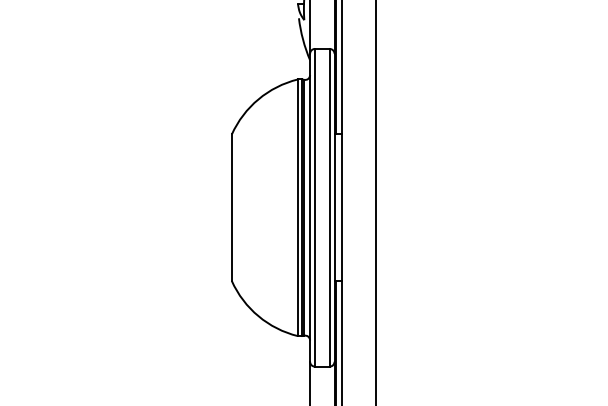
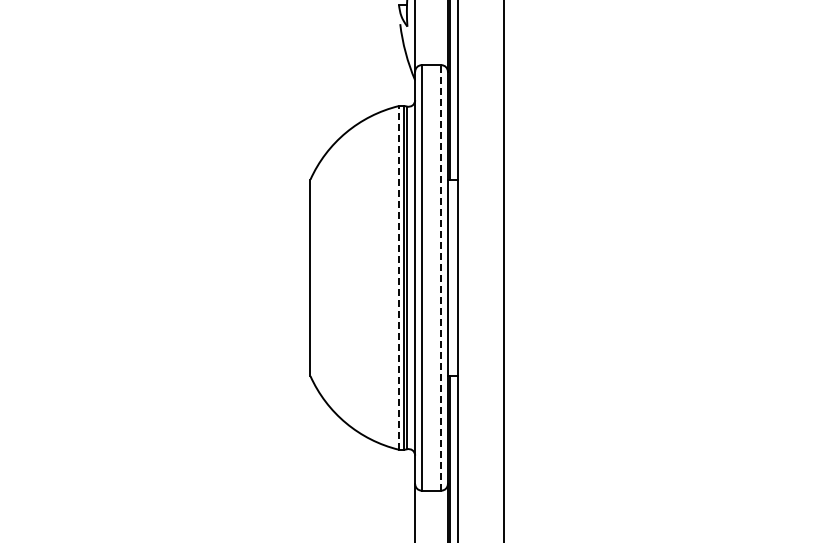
line: (297, 207) -> (398, 277), solid -> dashed
line: (329, 207) -> (441, 277), solid -> dashed

